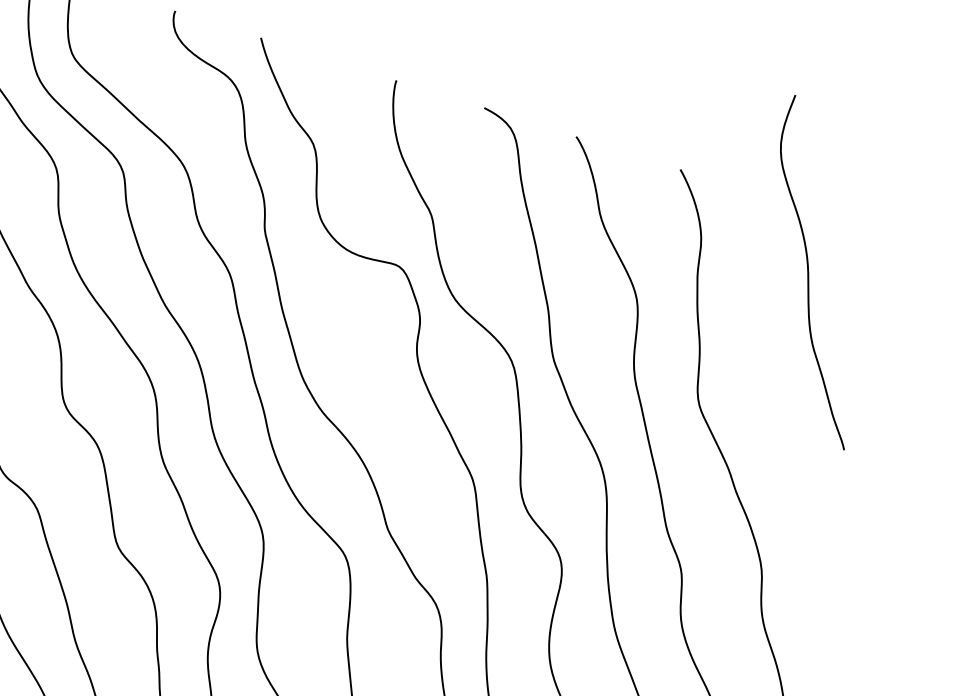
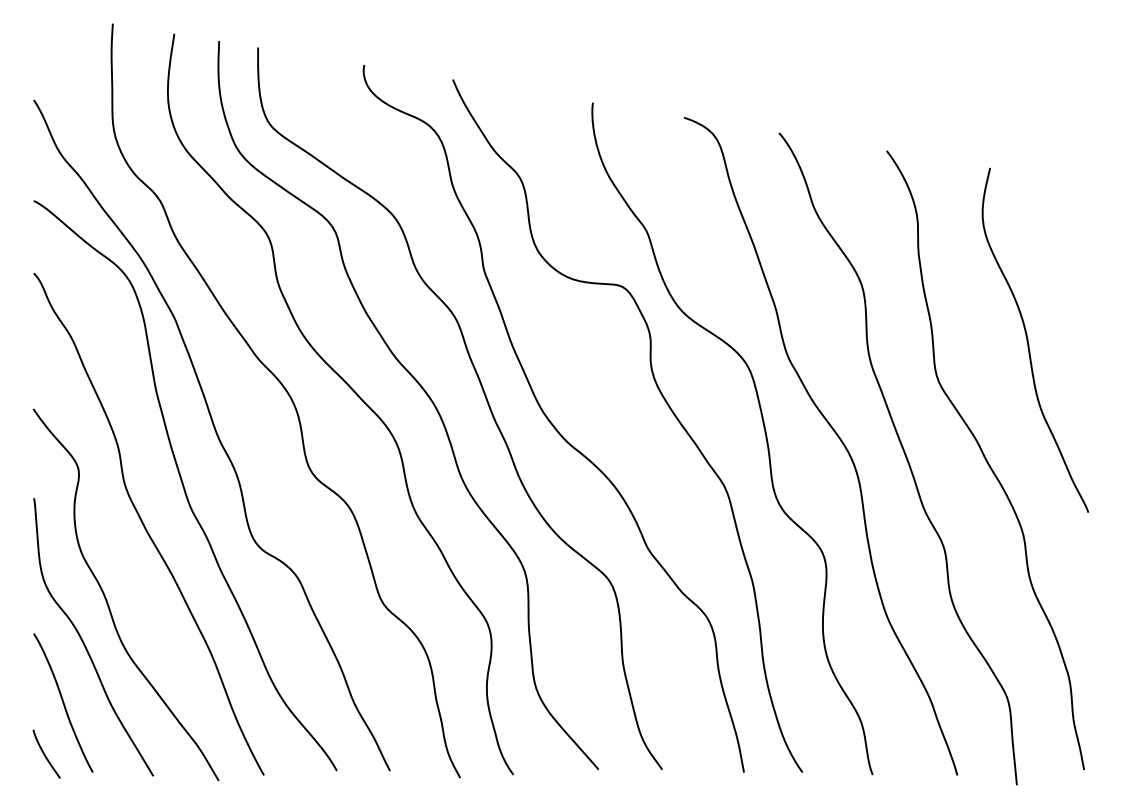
curve: (809, 270) -> (1028, 339), moved

